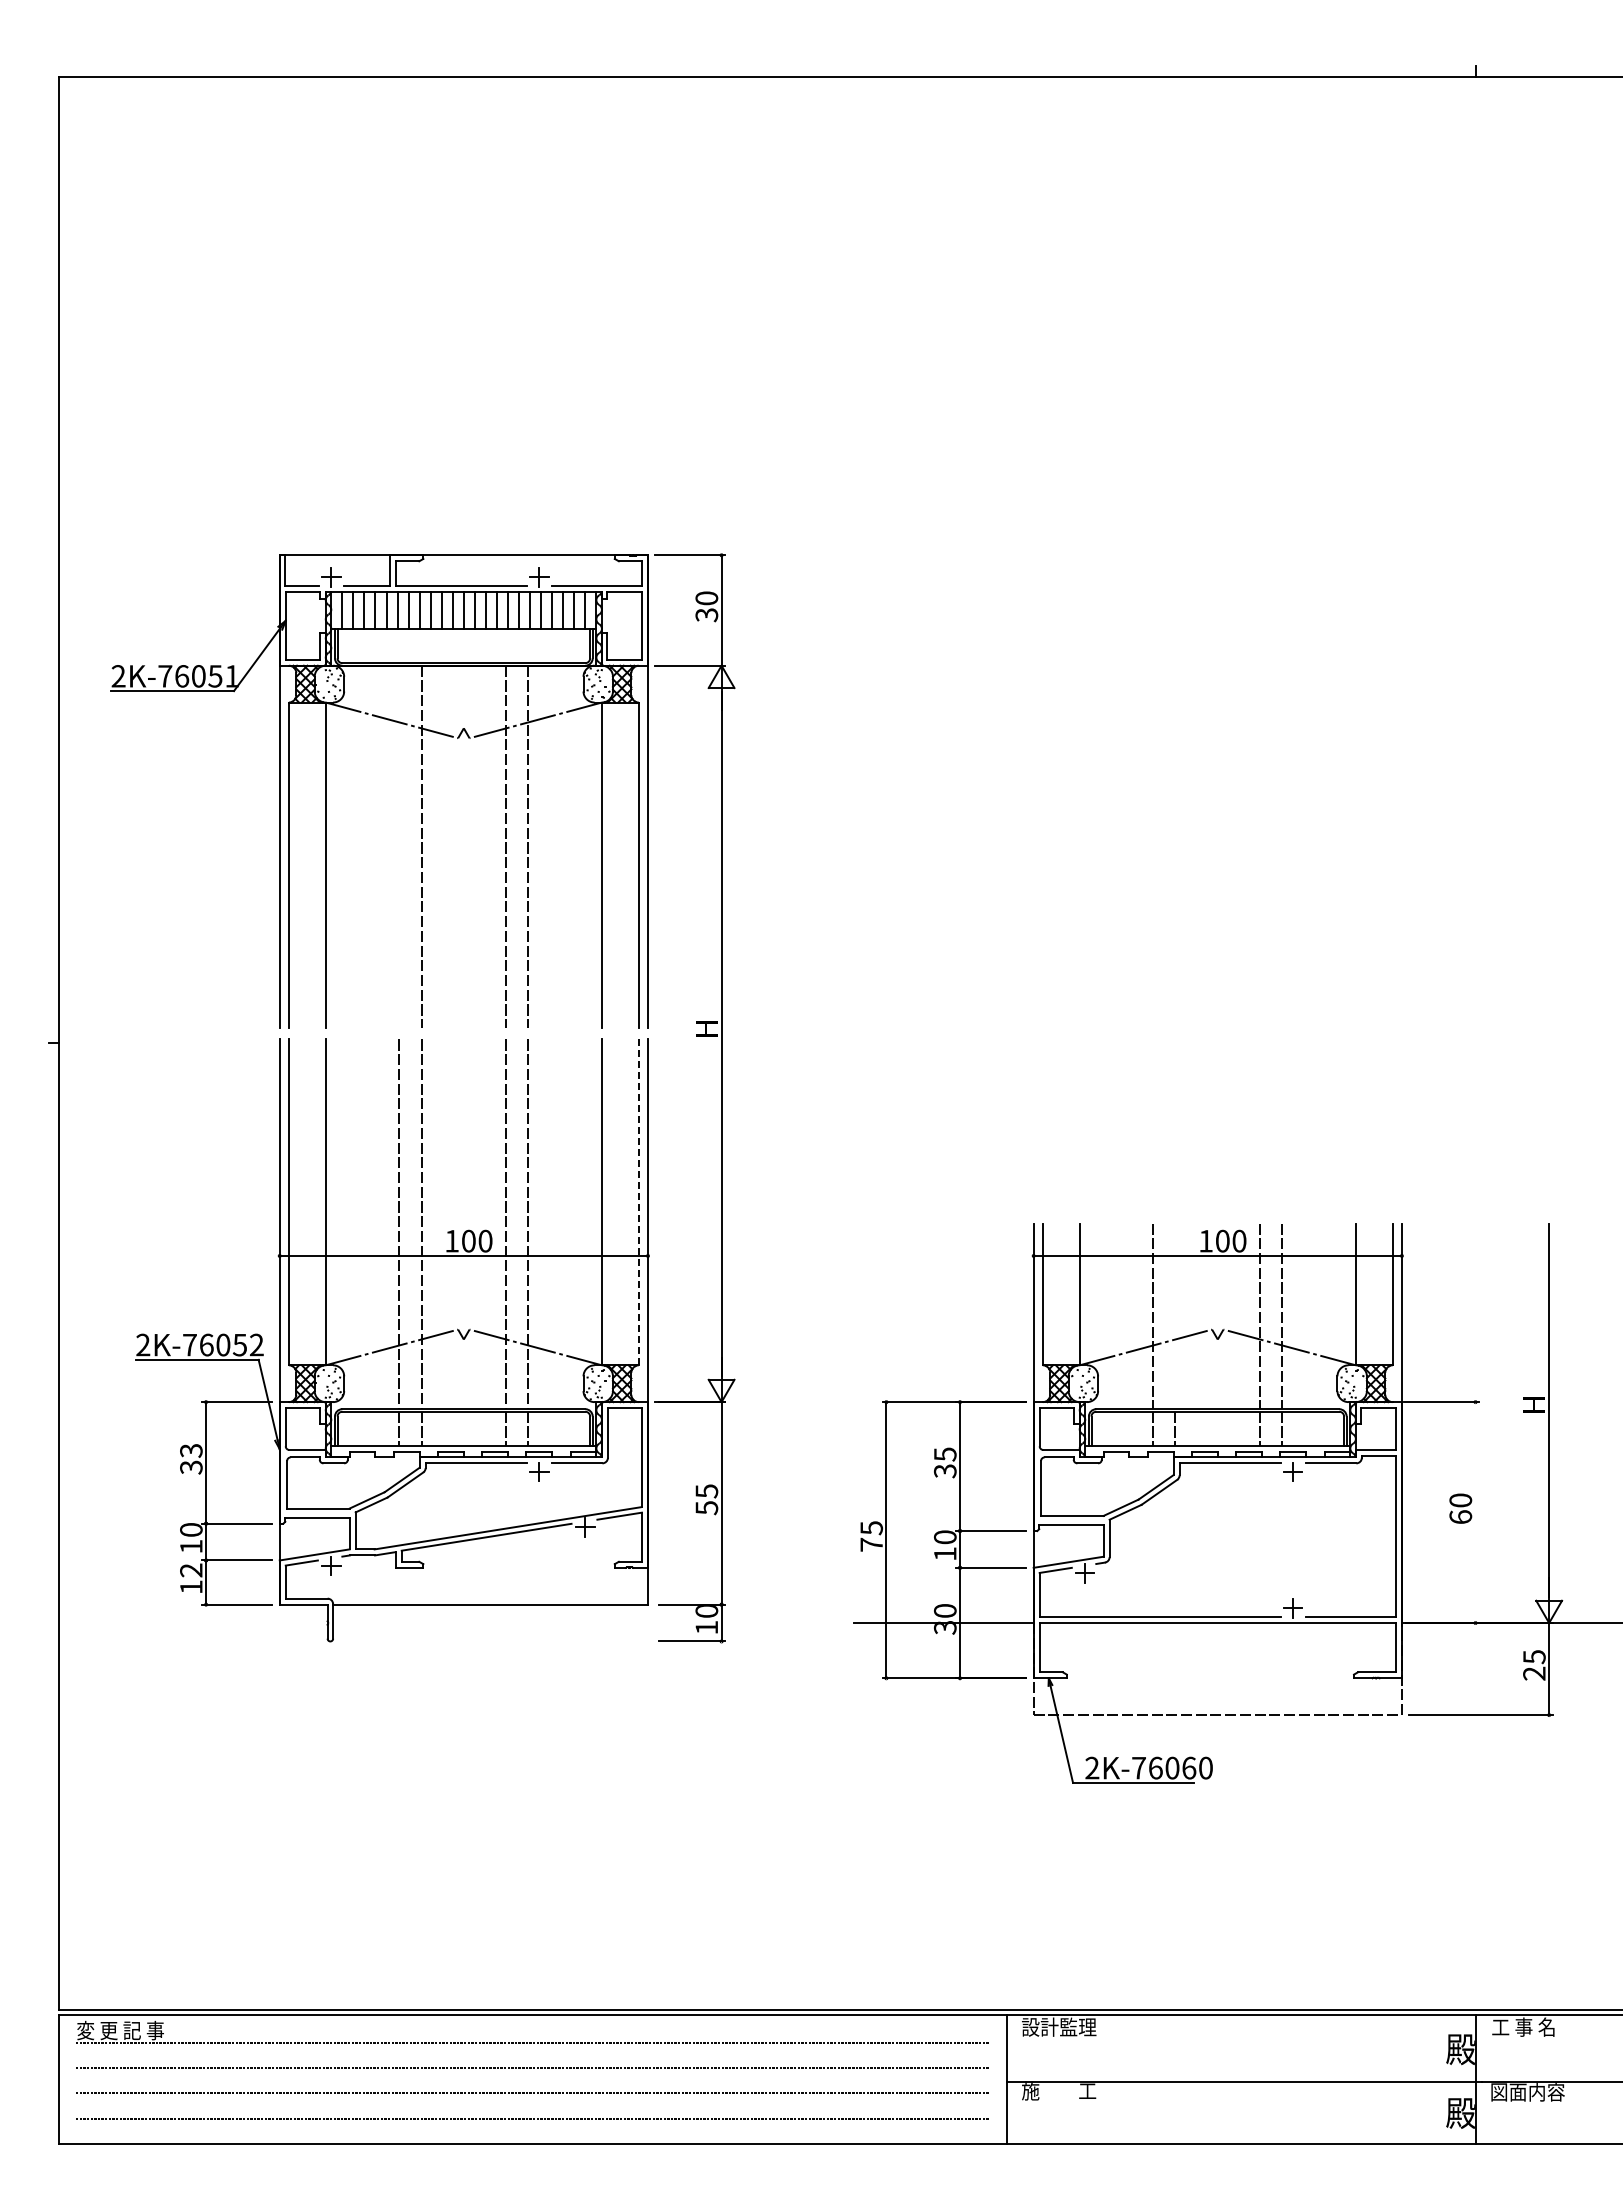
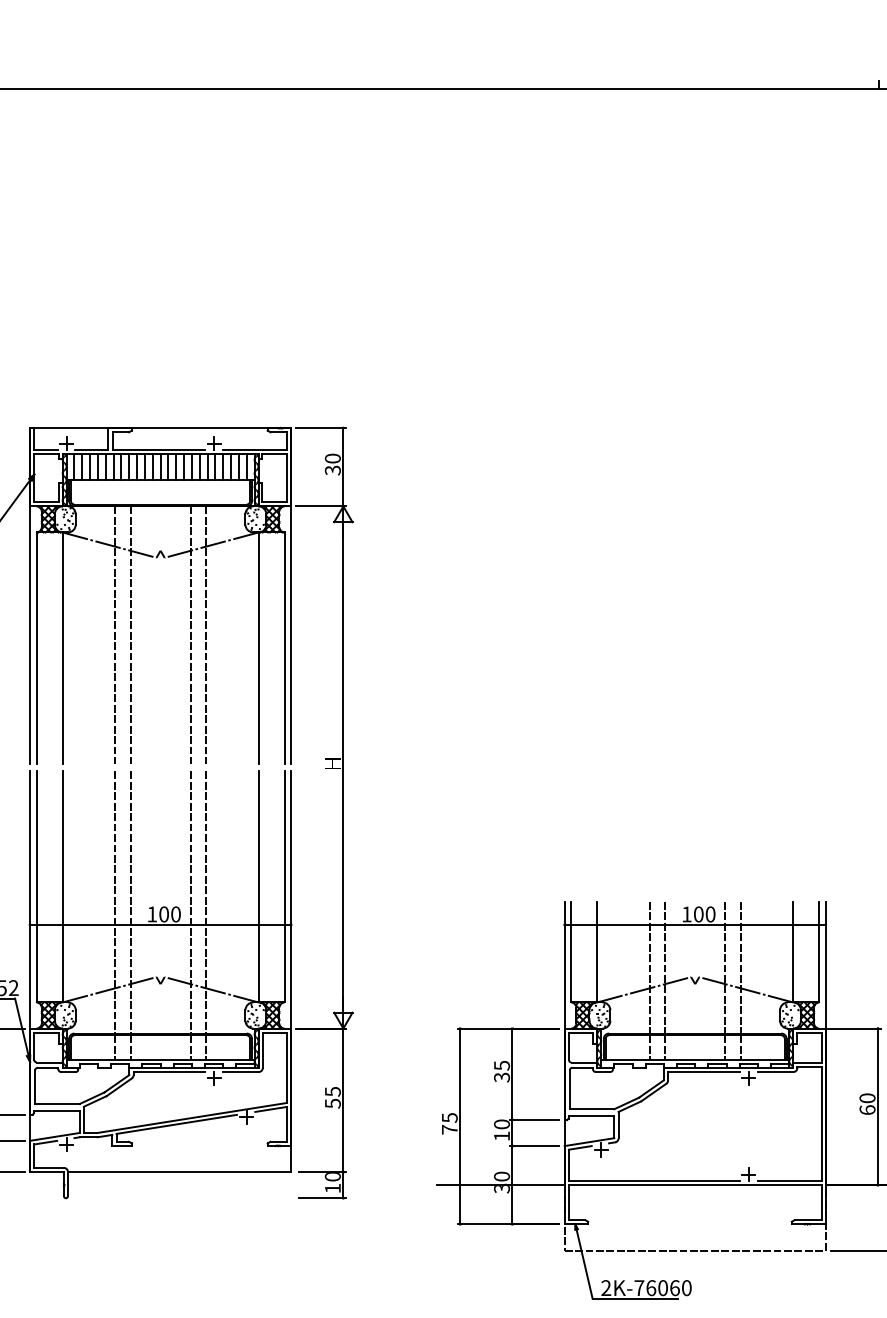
line: (399, 846) -> (114, 634), added
line: (638, 1202) -> (284, 887), dashed -> solid
line: (1175, 1316) -> (665, 967), added
line: (1475, 1512) -> (877, 1106), added

